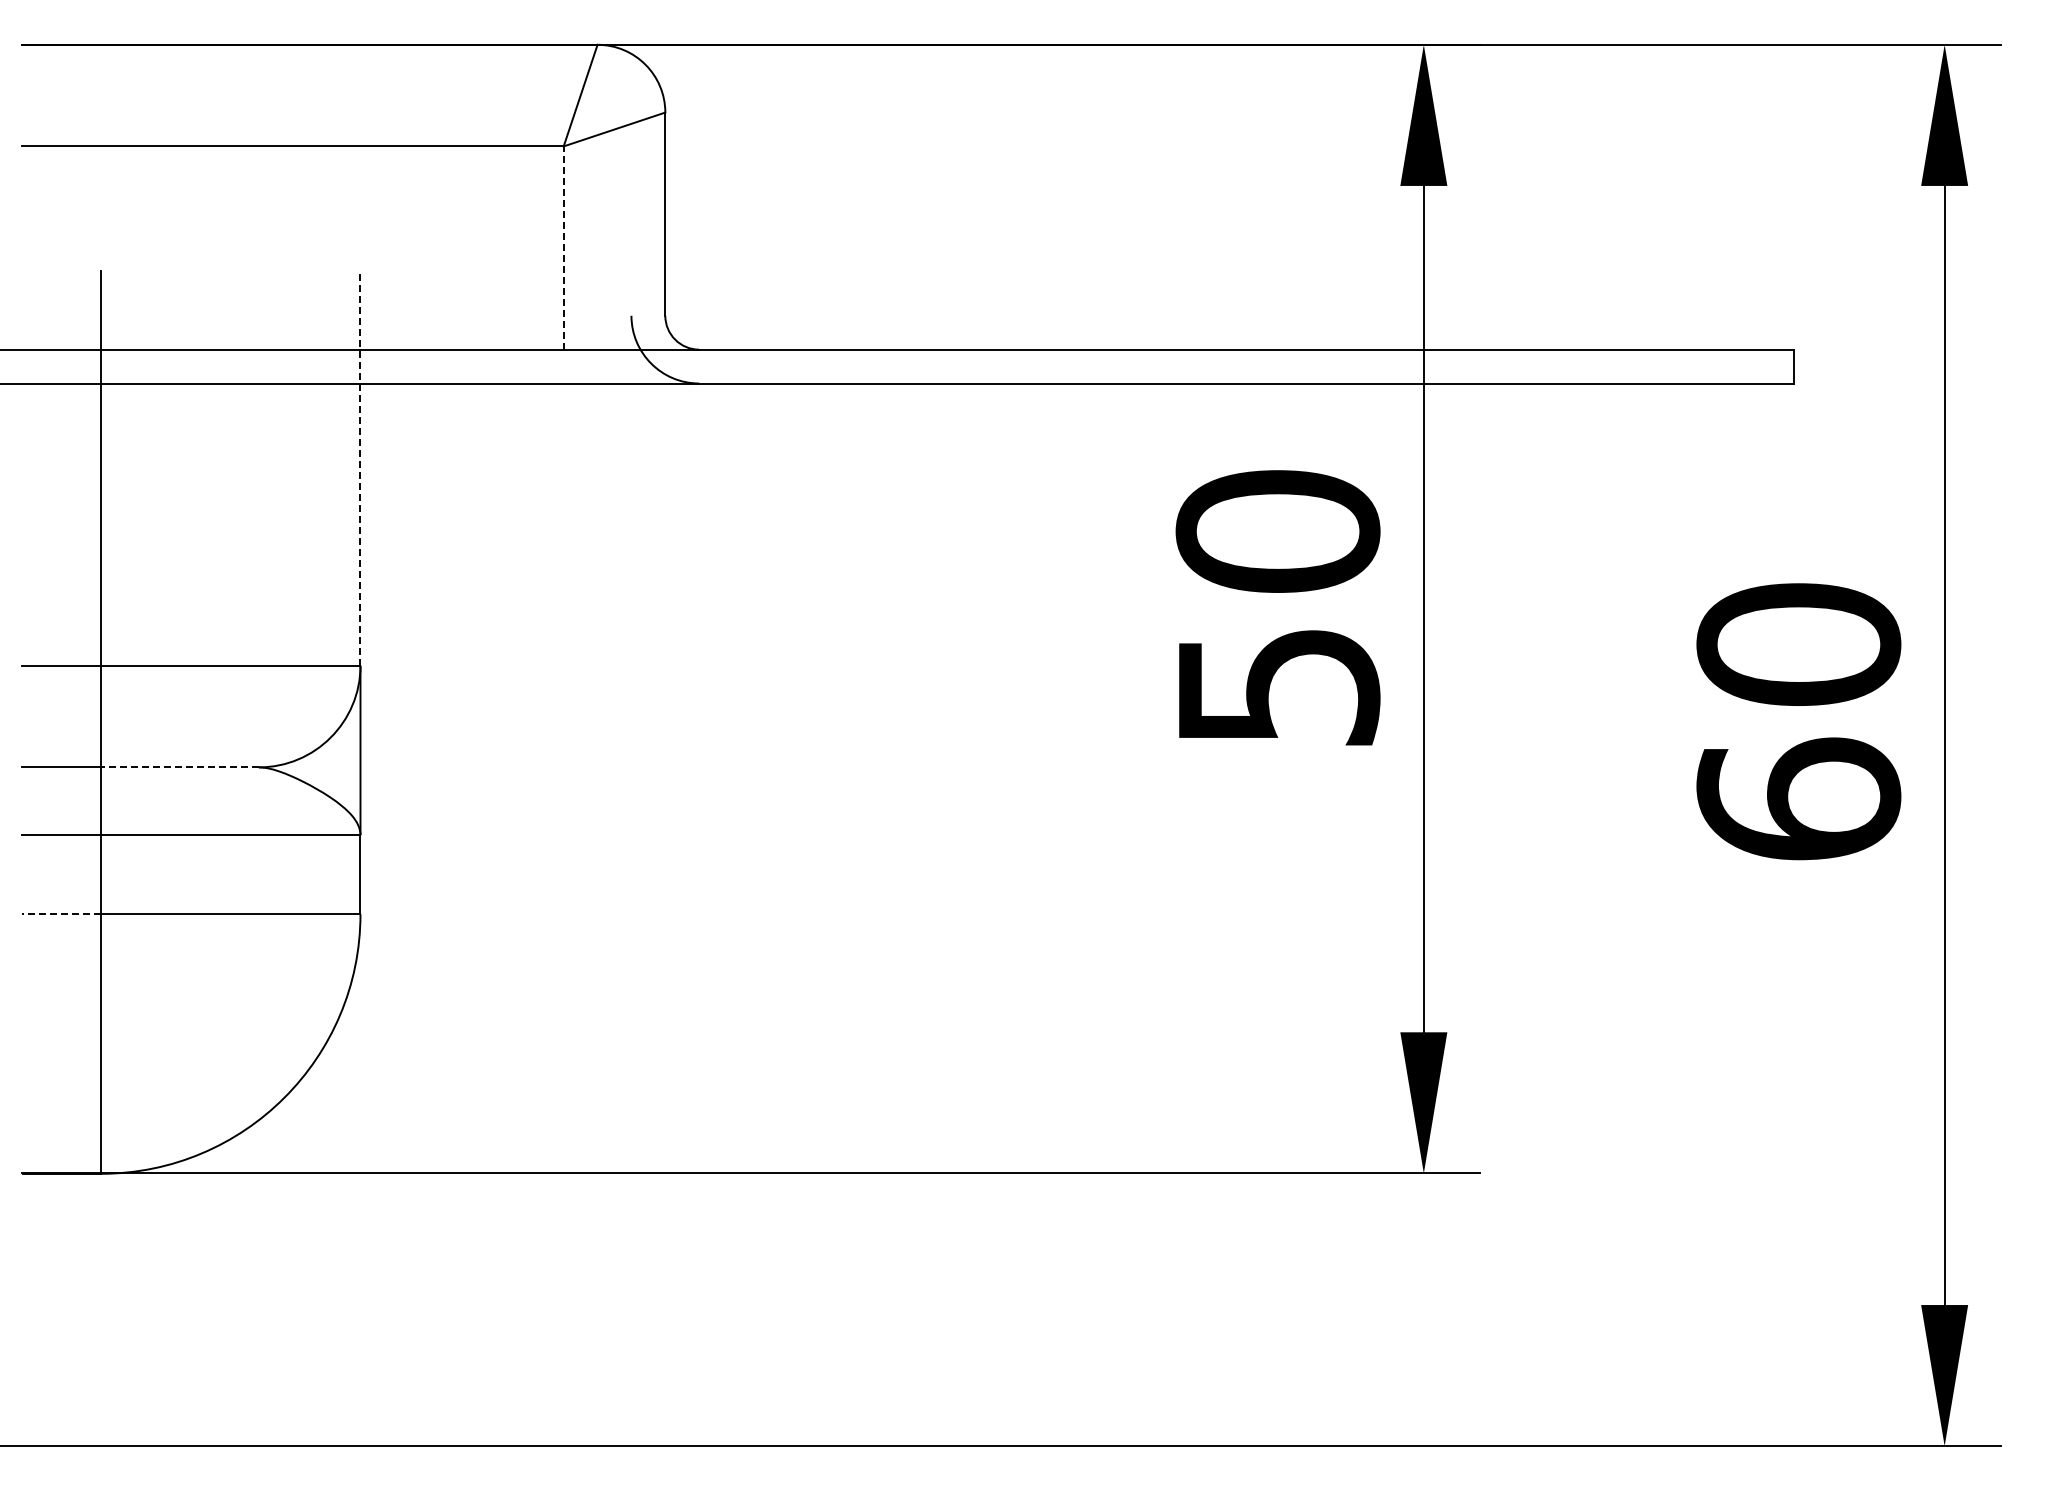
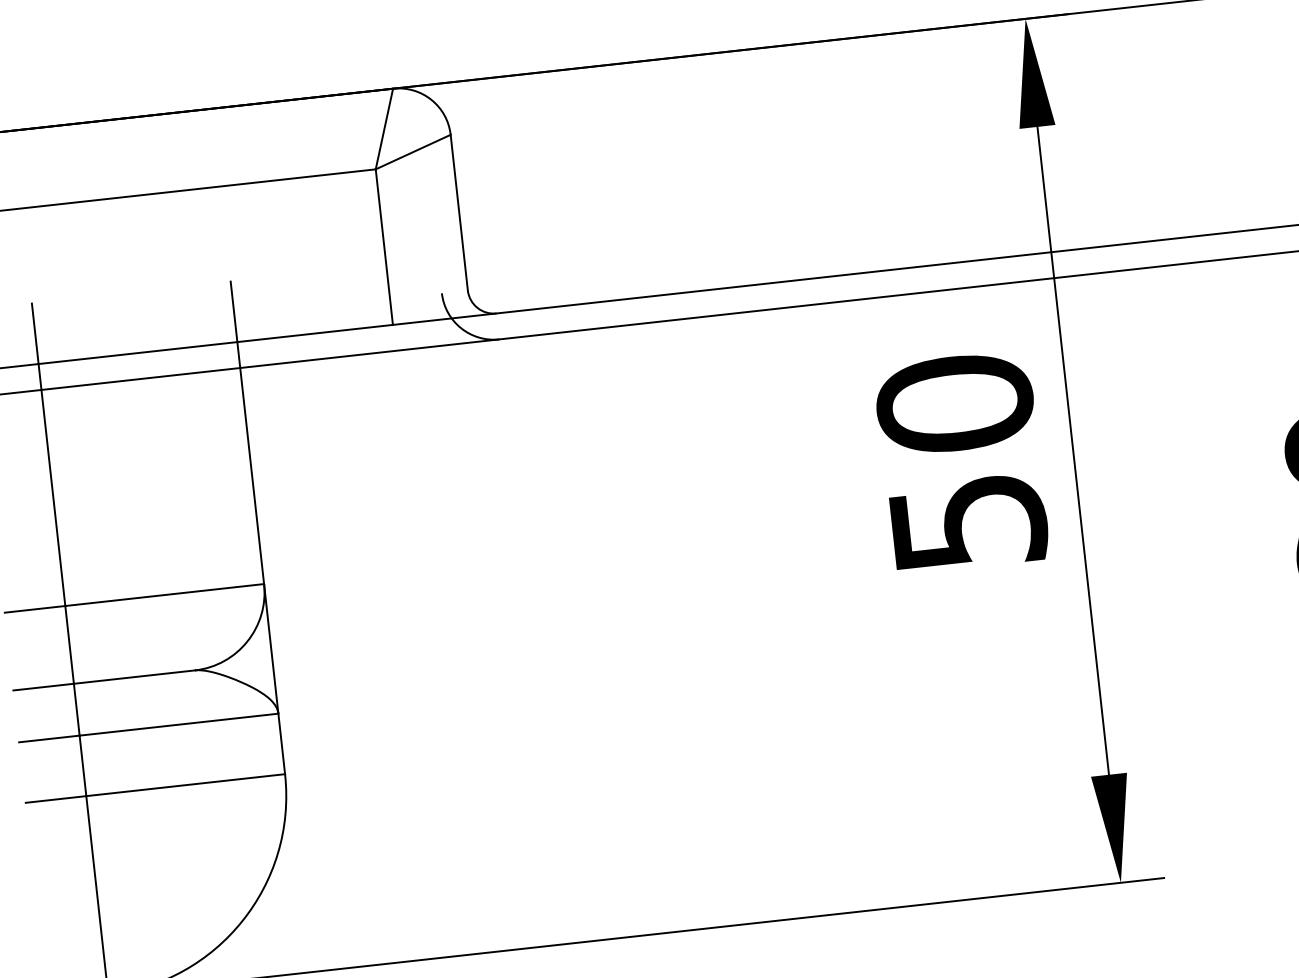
line: (563, 248) -> (384, 247), dashed -> solid
line: (360, 468) -> (247, 433), dashed -> solid
line: (179, 767) -> (134, 677), dashed -> solid
line: (61, 914) -> (56, 799), dashed -> solid

